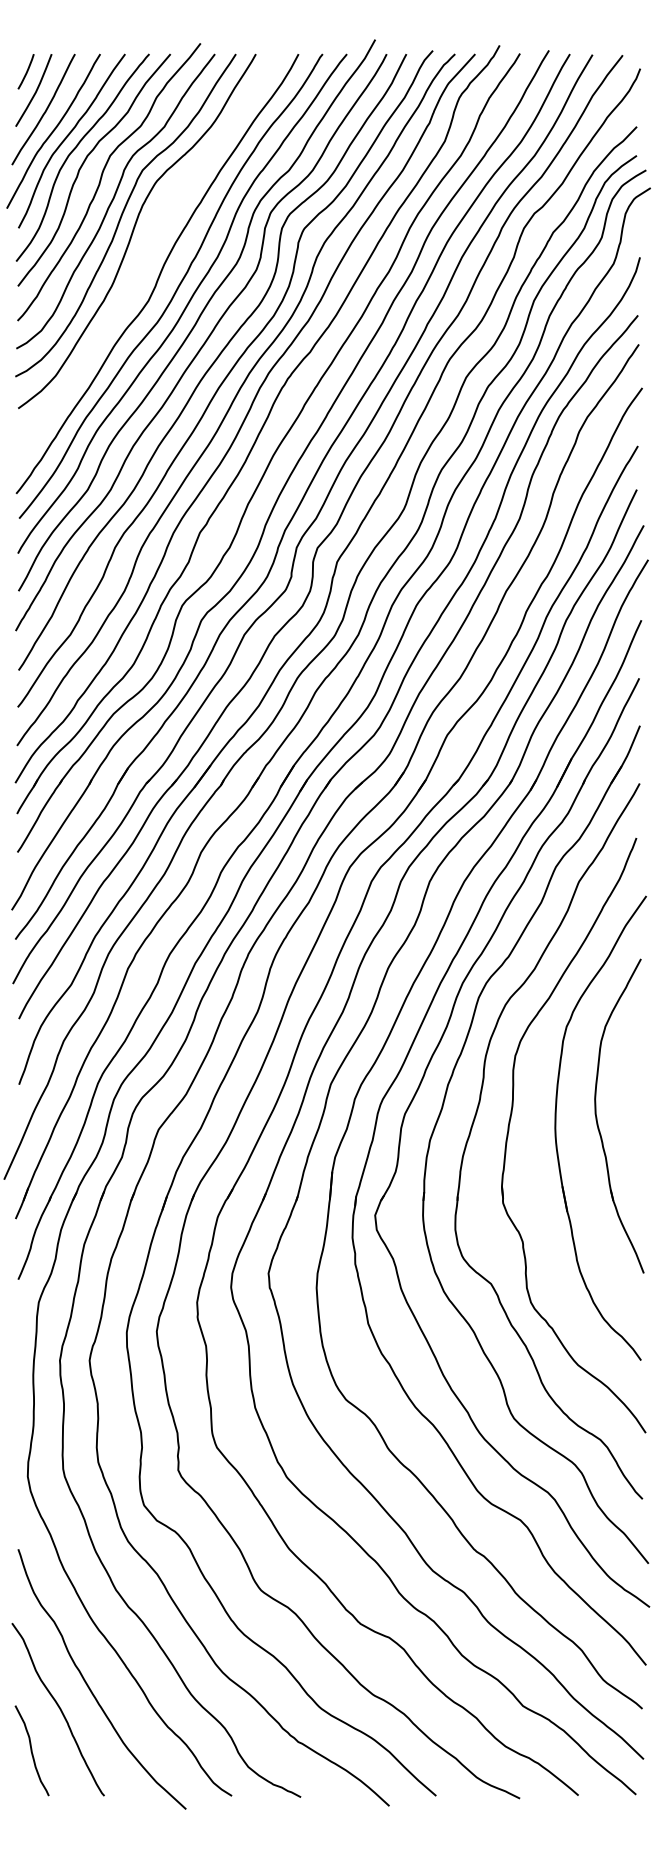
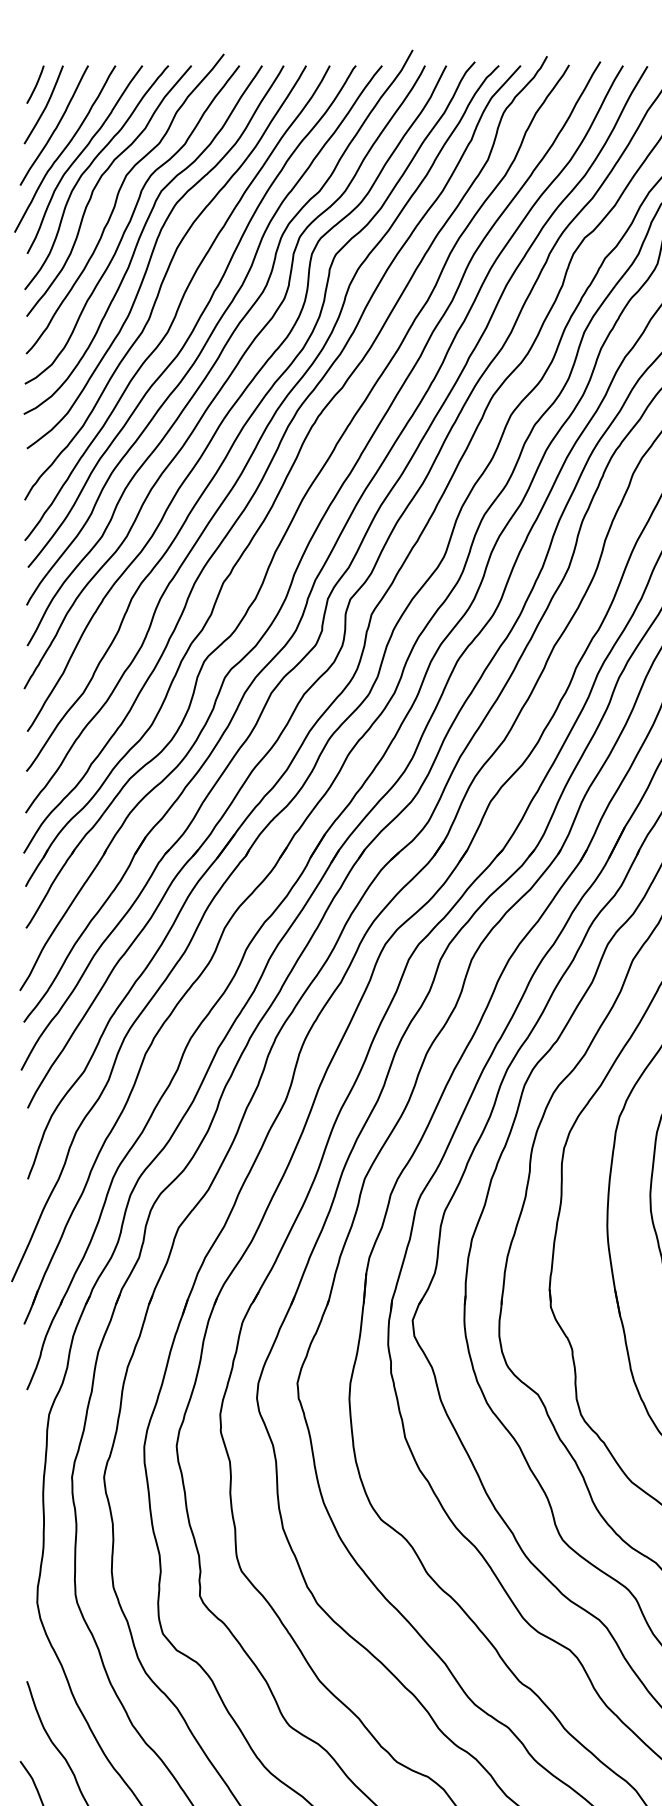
curve: (144, 255) -> (163, 283), added

